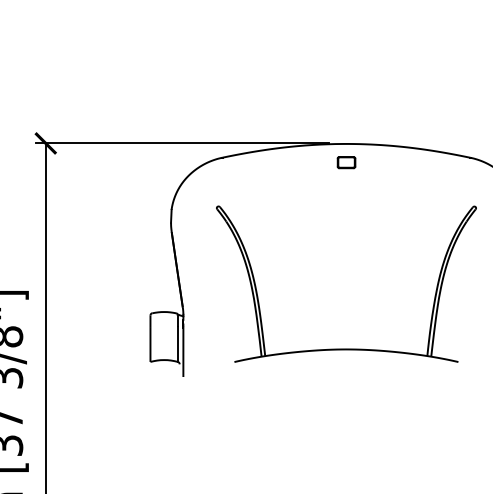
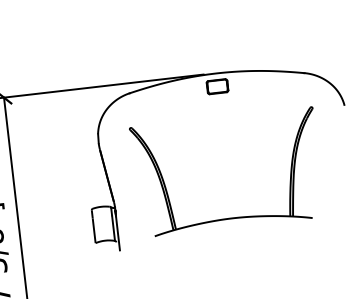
part: (346, 162) -> (217, 86), size x1.67

